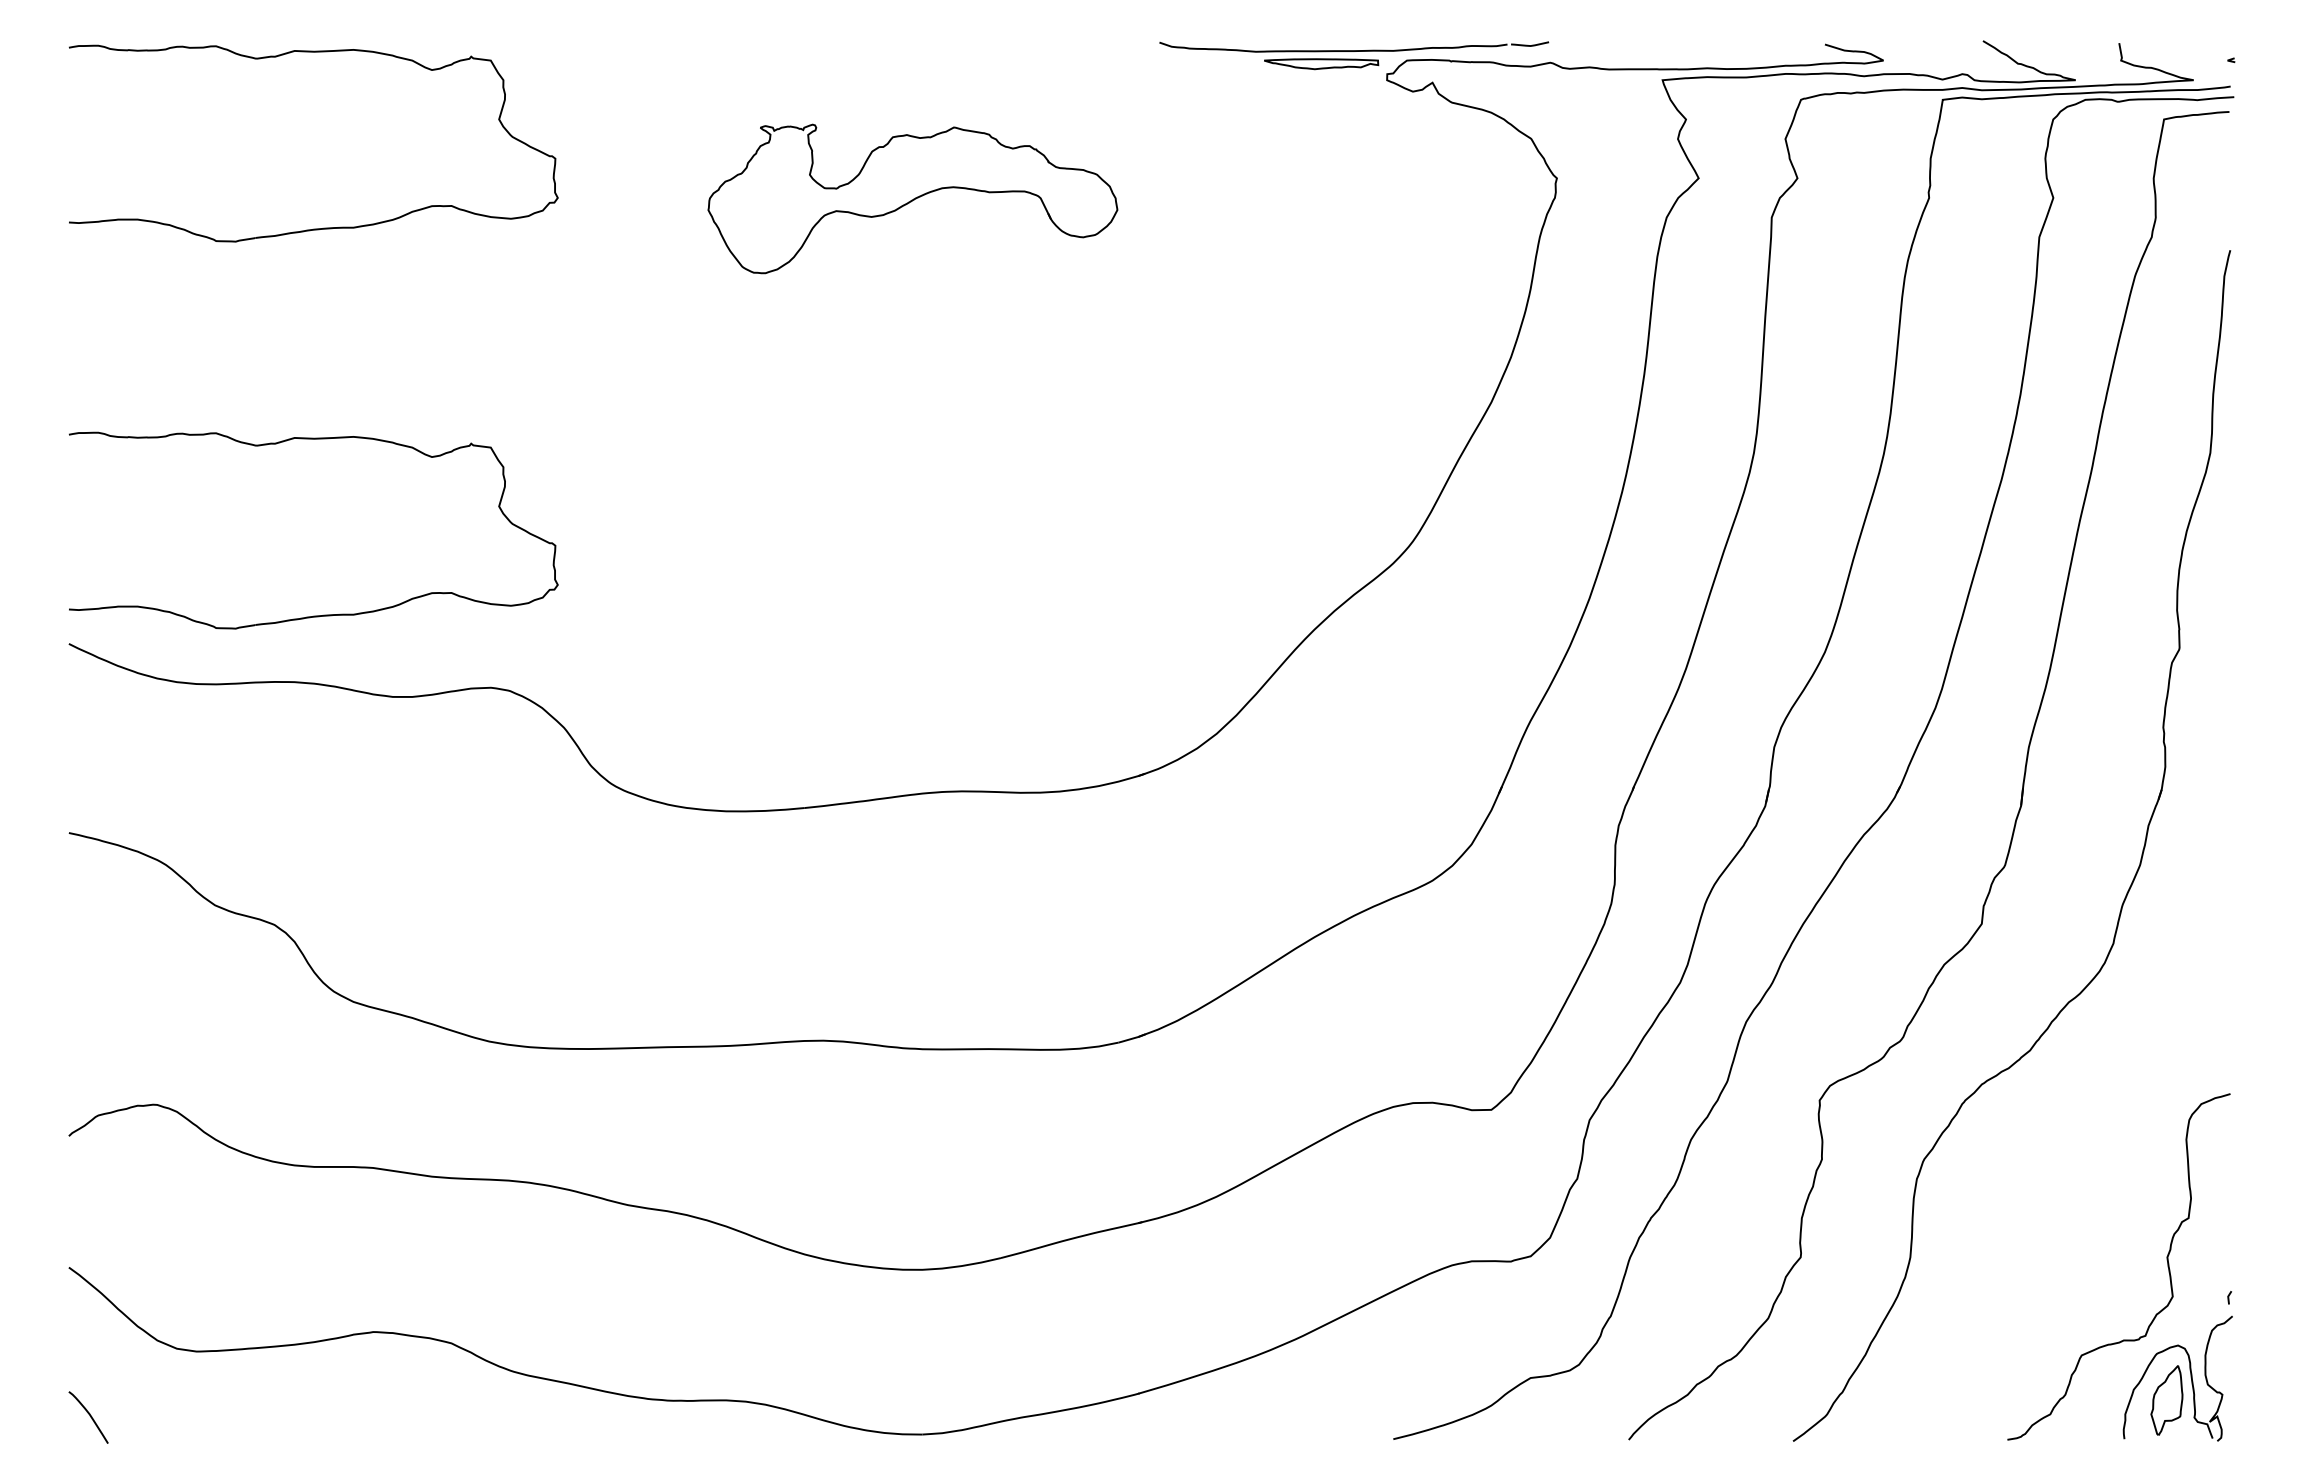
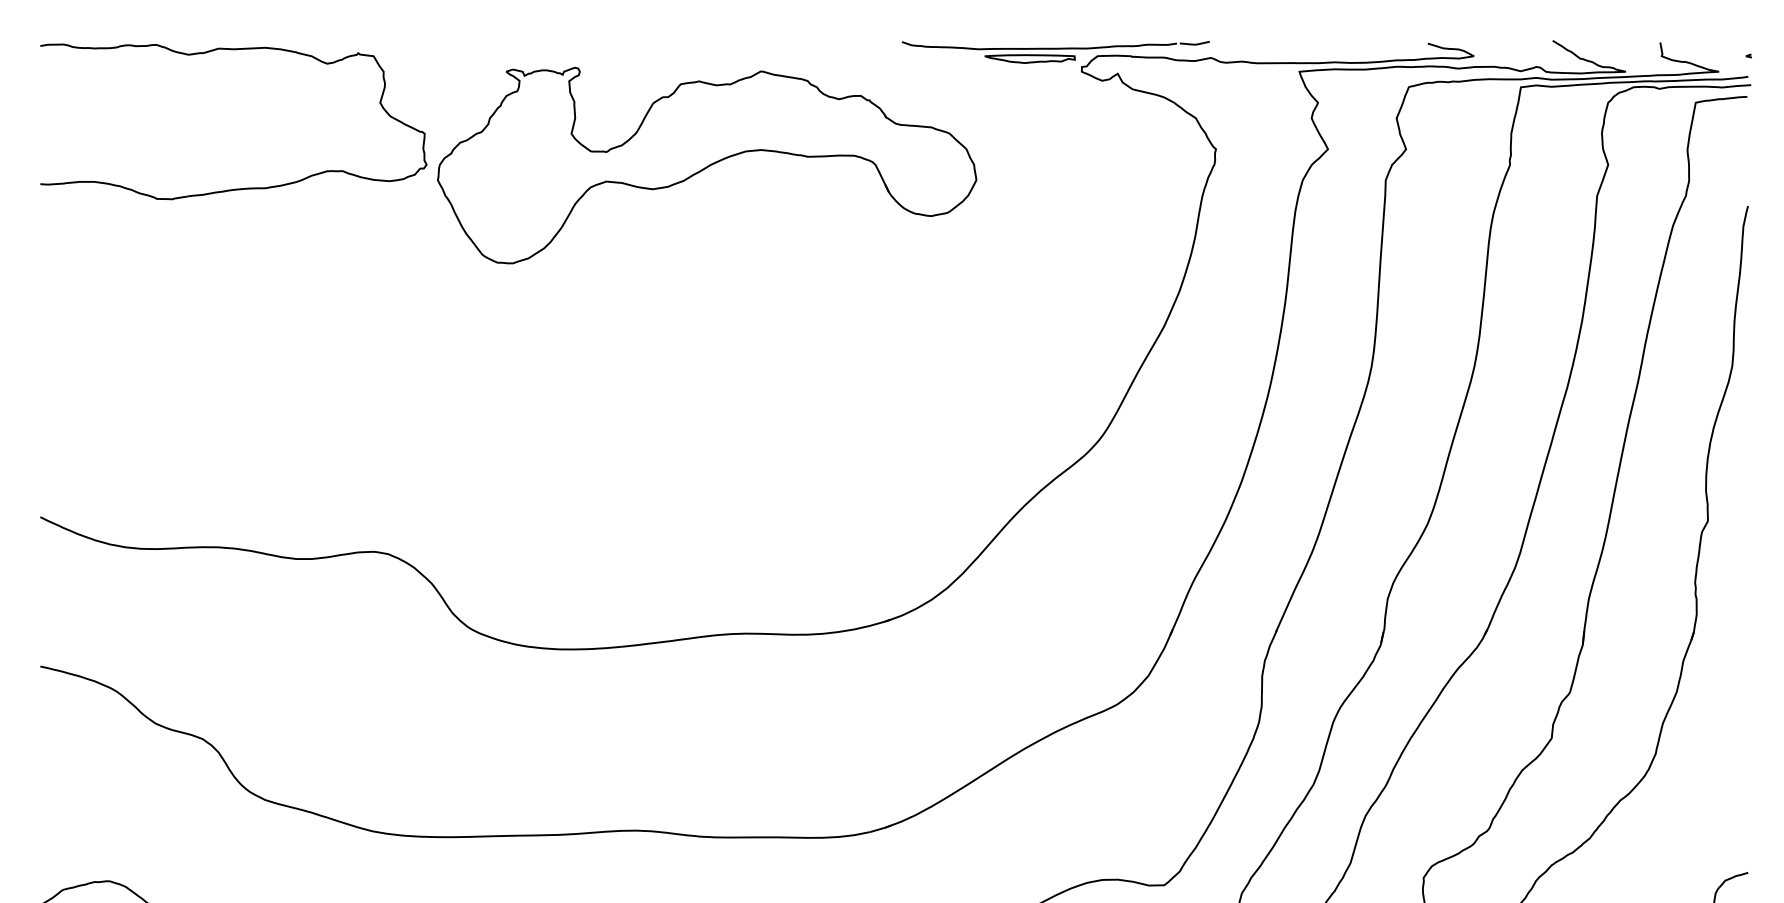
part: (912, 198) -> (706, 165), size x1.67
part: (323, 614) -> (241, 493), removed

